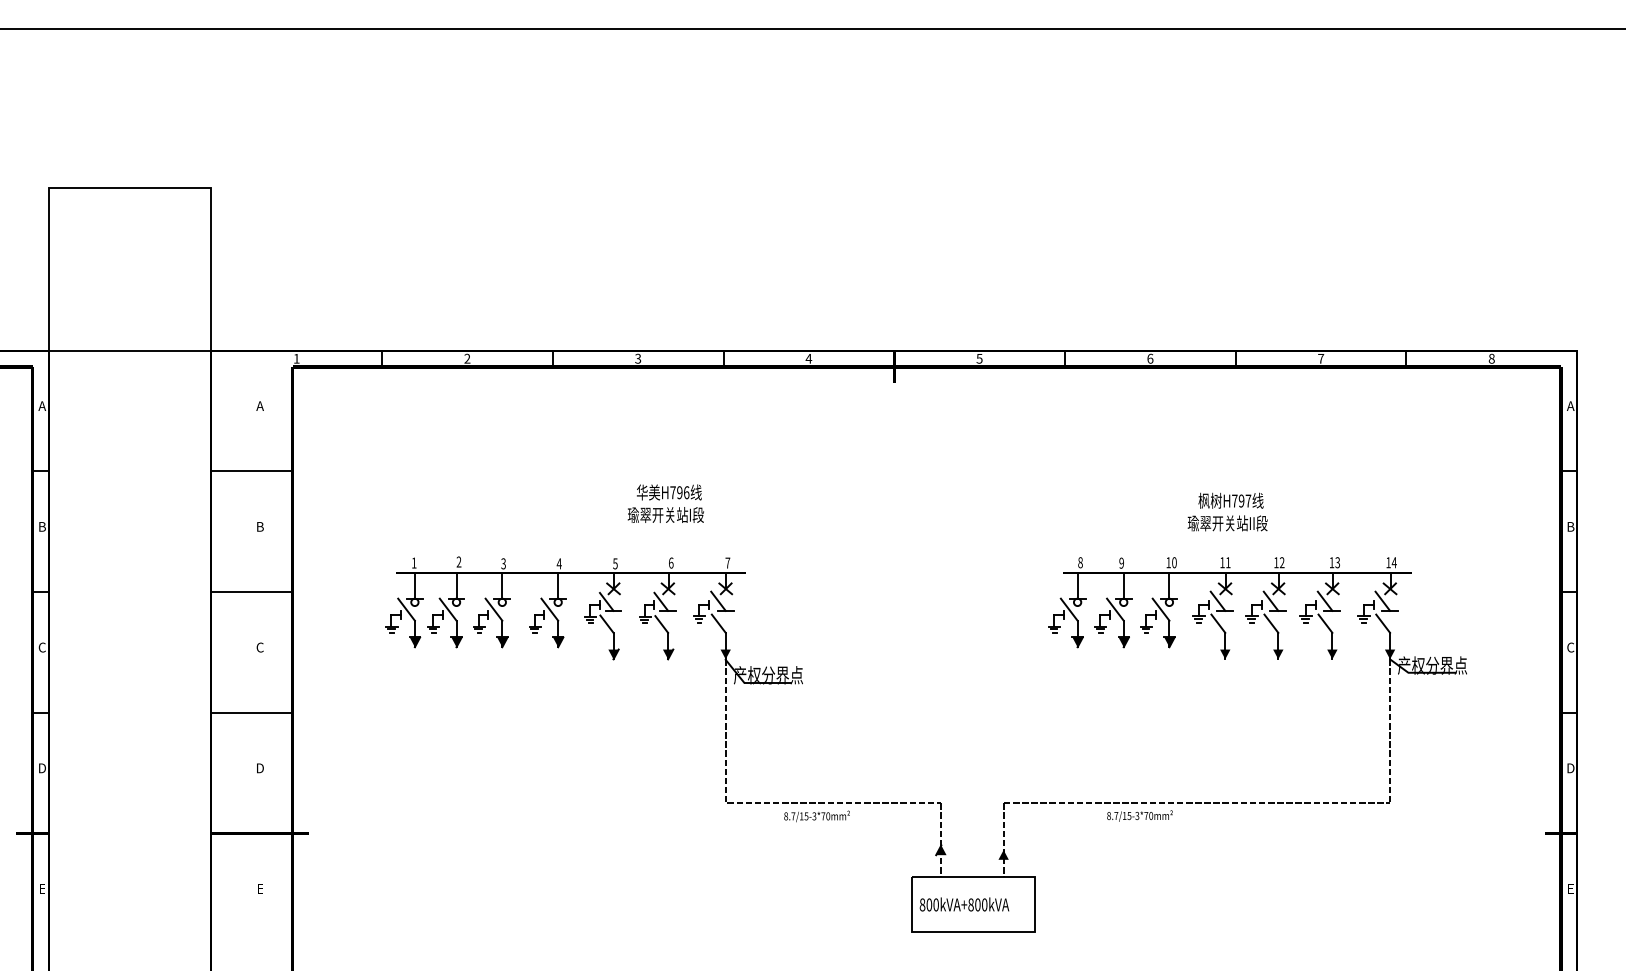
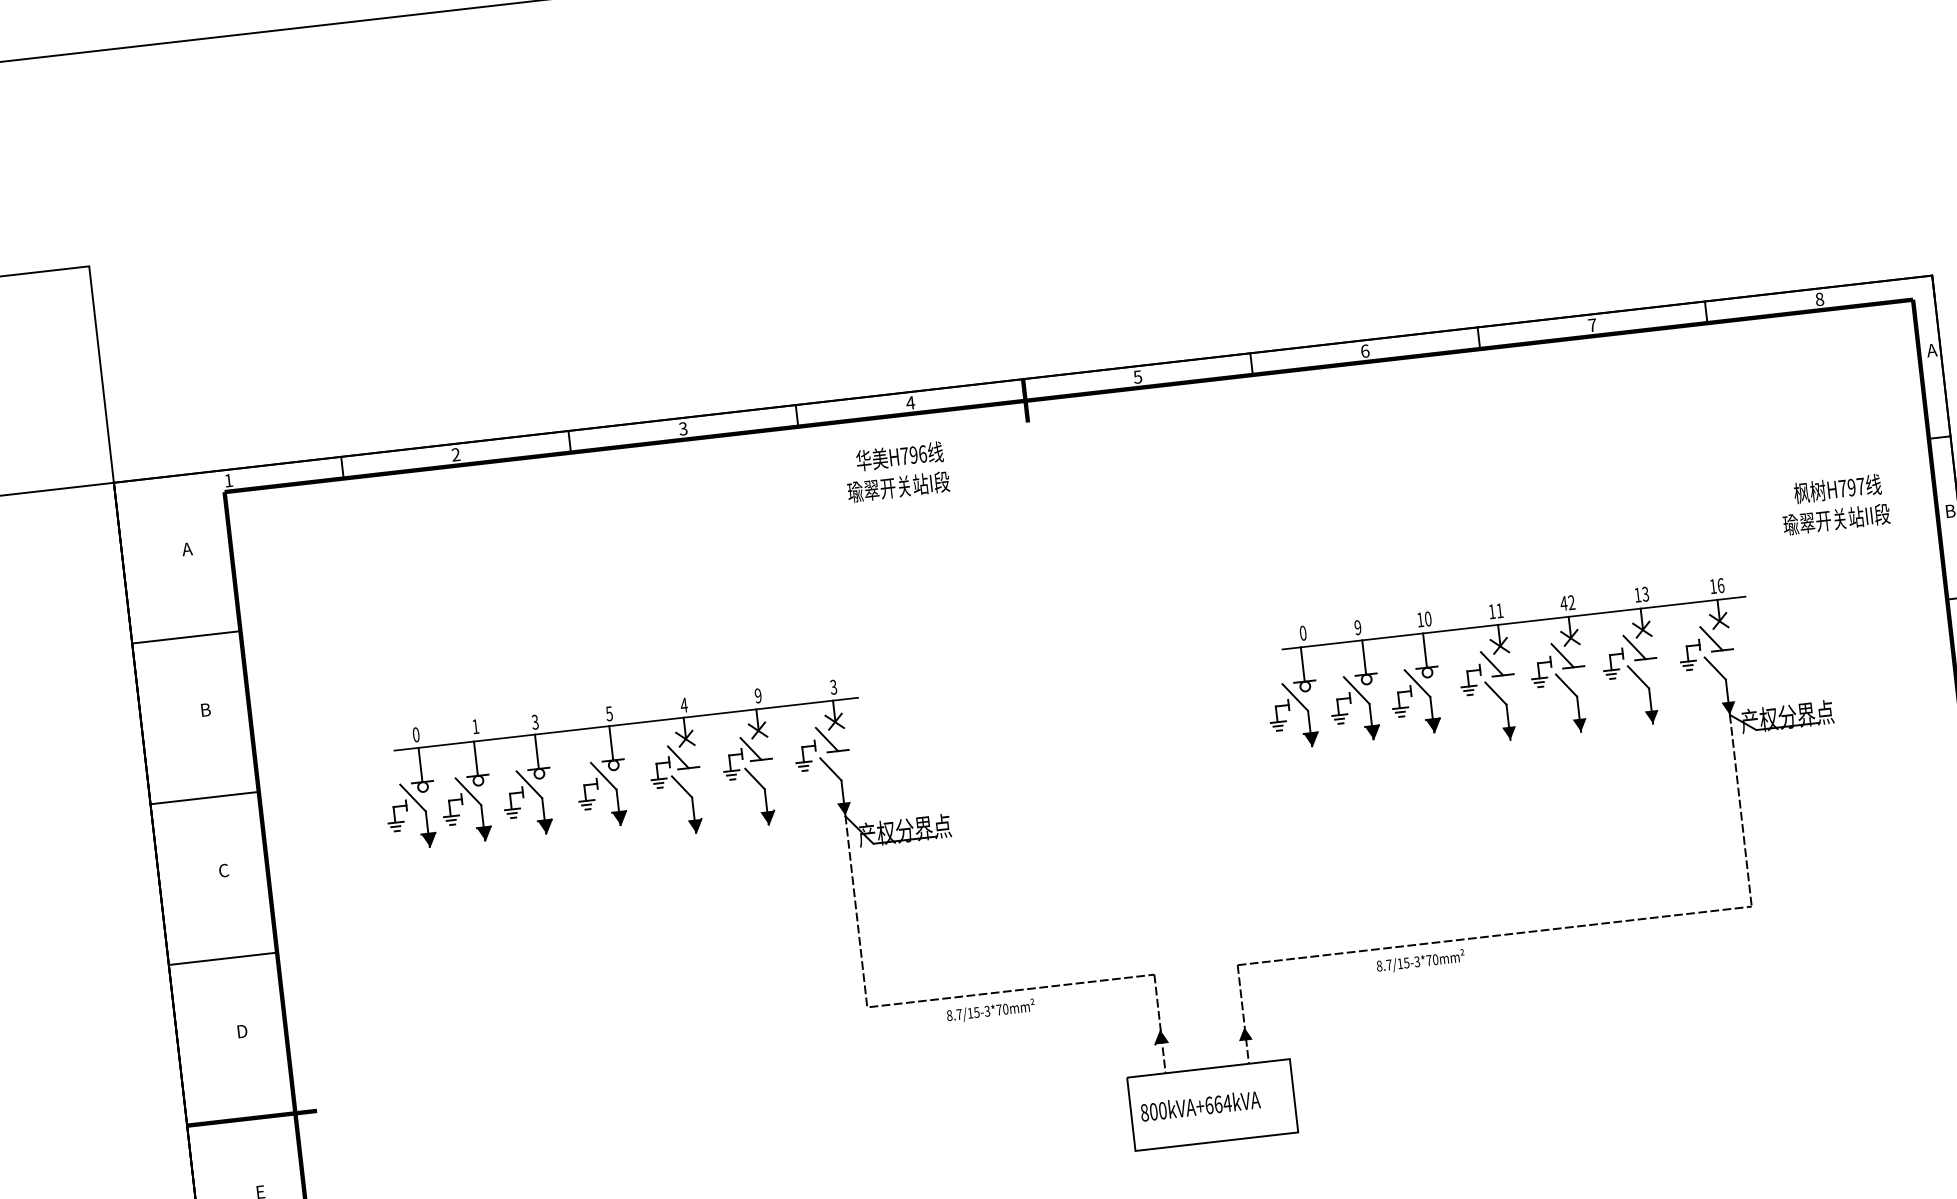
text: (665, 503) -> (896, 471), moved
text: (1227, 511) -> (1834, 503), moved
text: (458, 561) -> (474, 725), 2 -> 1
text: (413, 562) -> (415, 734), 1 -> 0
text: (670, 562) -> (757, 695), 6 -> 9
text: (727, 562) -> (833, 686), 7 -> 3
text: (1080, 562) -> (1303, 632), 8 -> 0
text: (1275, 562) -> (1562, 603), 12 -> 42
text: (1393, 562) -> (1719, 585), 14 -> 16
text: (558, 563) -> (608, 713), 4 -> 5
text: (614, 563) -> (682, 704), 5 -> 4
text: (977, 904) -> (1217, 1103), 800kVA+800kVA -> 800kVA+664kVA

